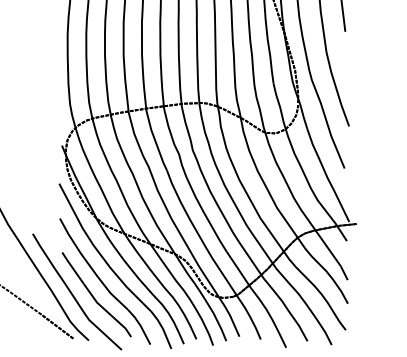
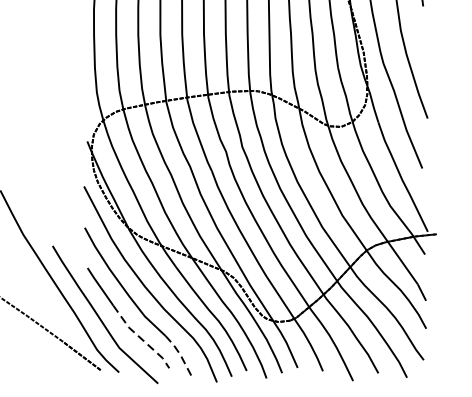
line: (107, 311) -> (141, 338), solid -> dashed
line: (140, 325) -> (180, 354), solid -> dashed

